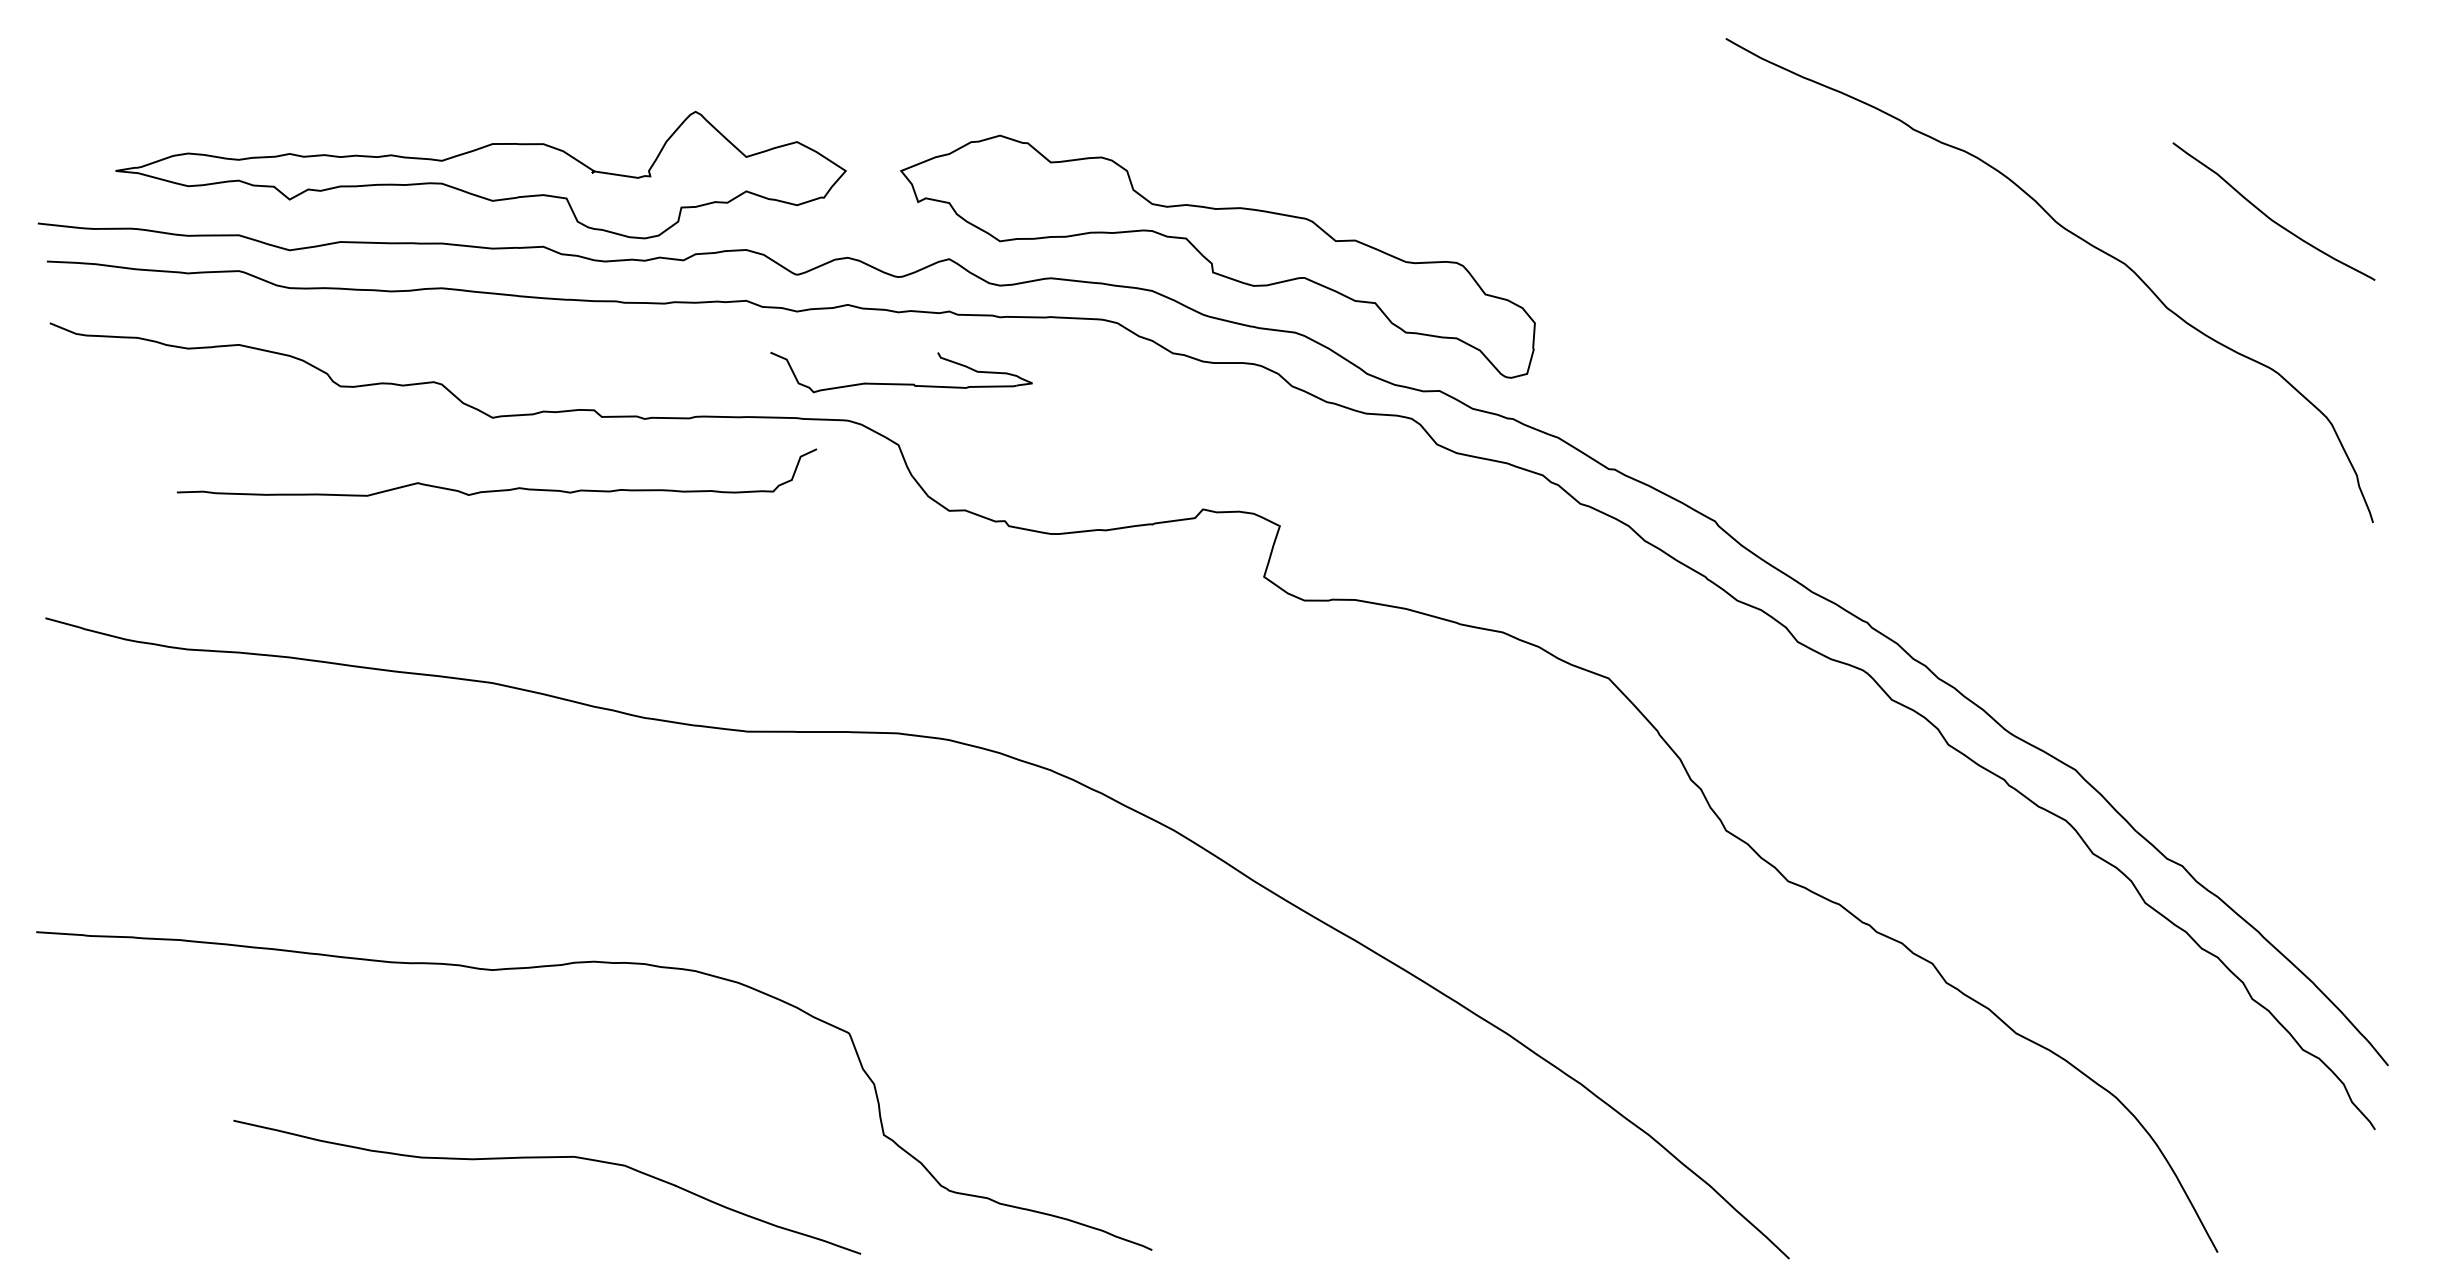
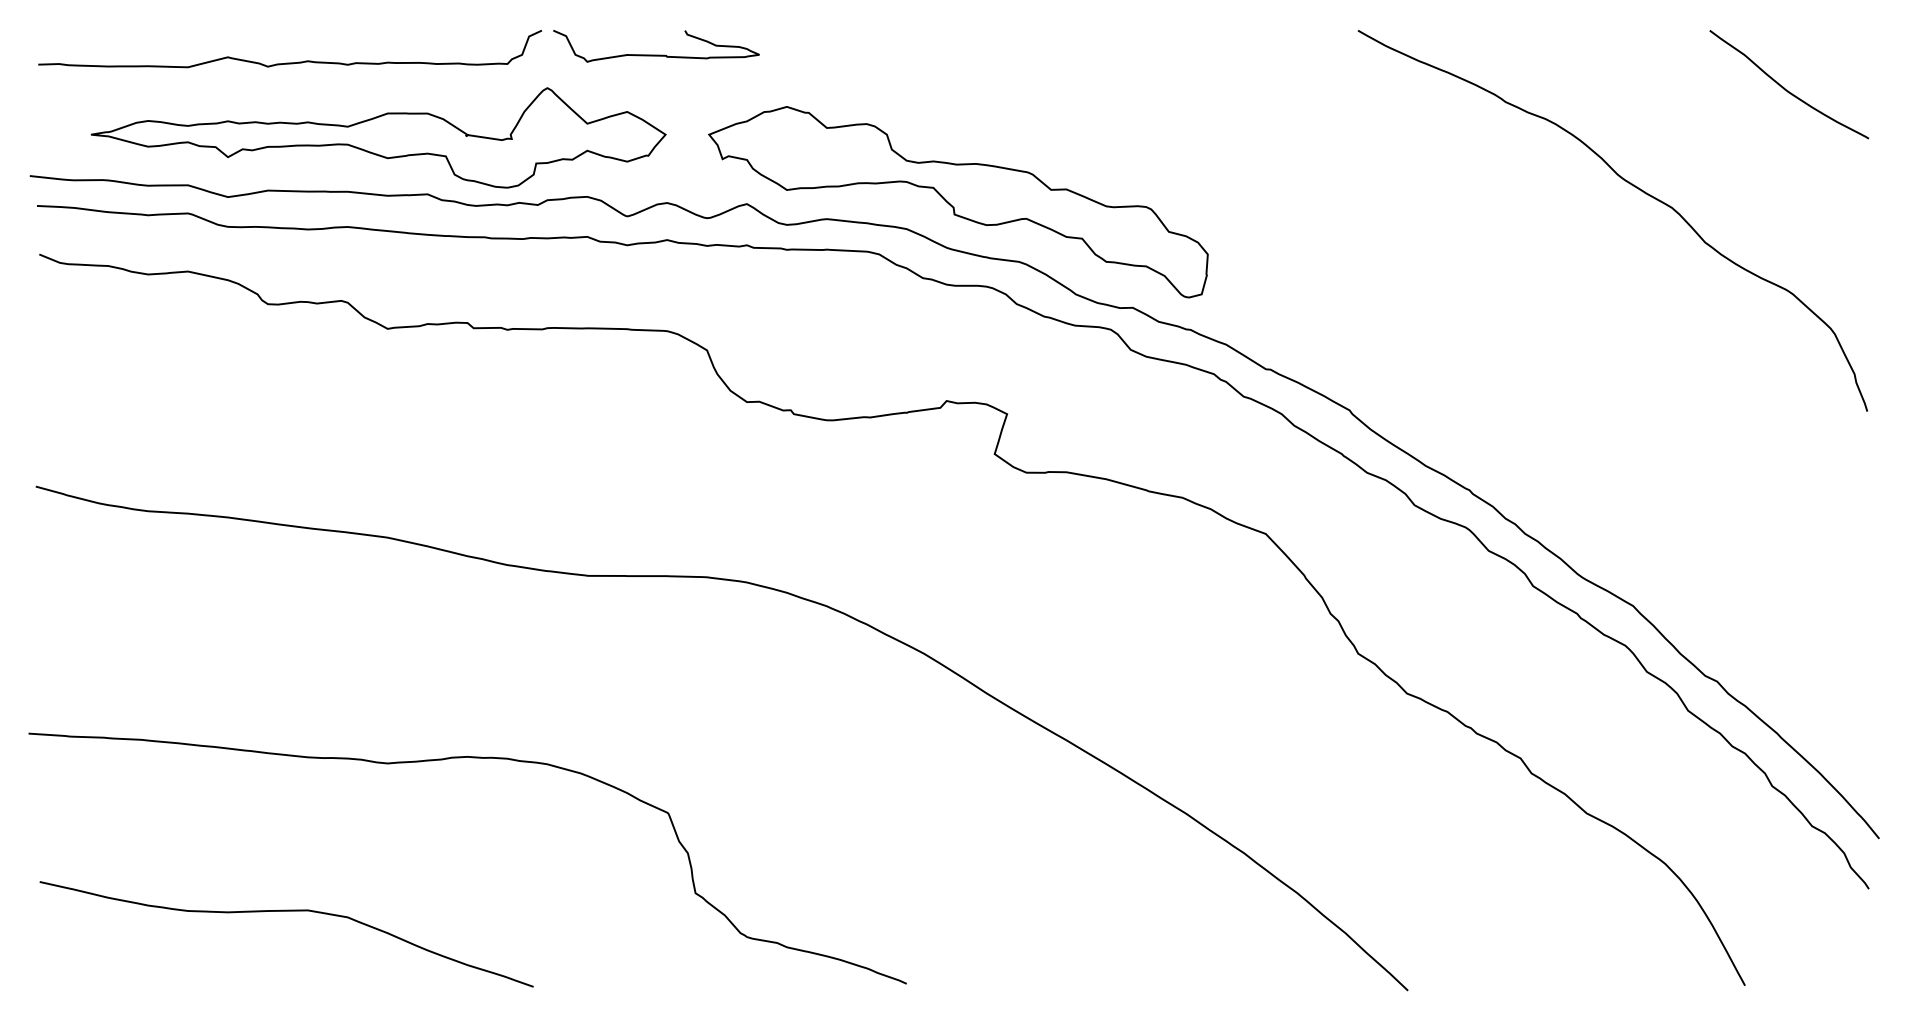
curve: (2269, 216) -> (1785, 88), moved
part: (901, 382) -> (656, 54), moved
curve: (497, 489) -> (290, 62), moved
curve: (547, 1158) -> (286, 911), moved

